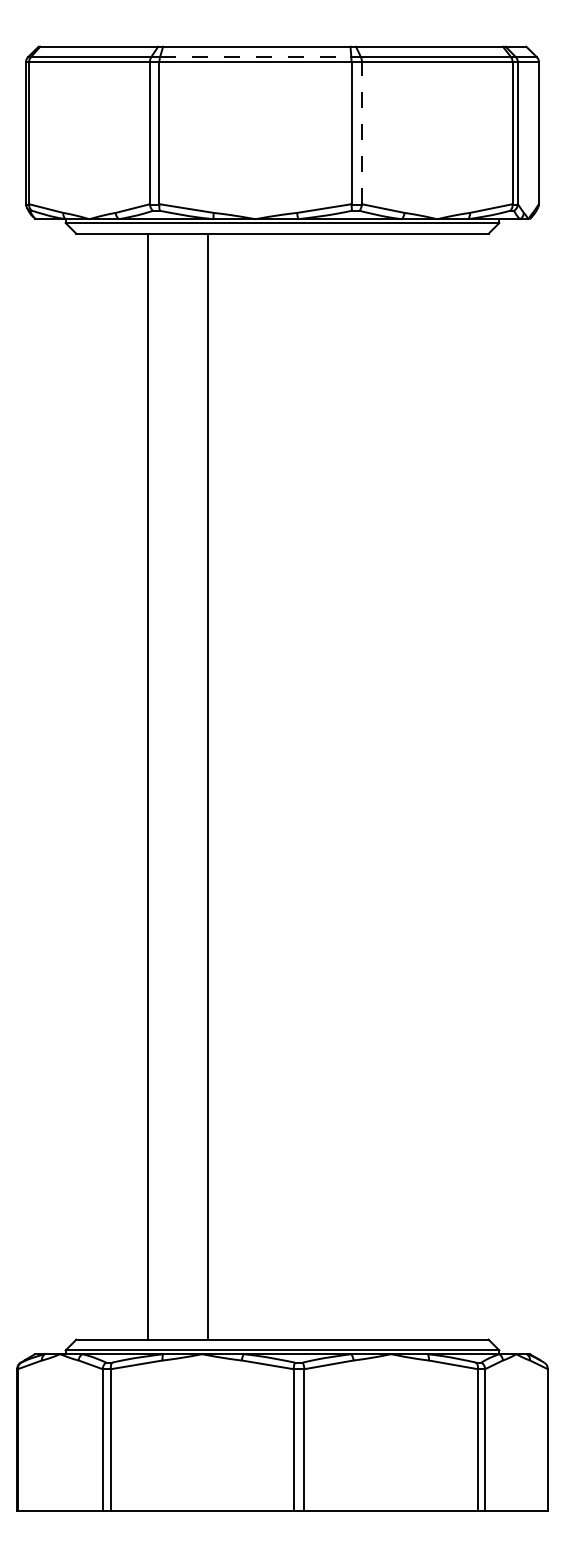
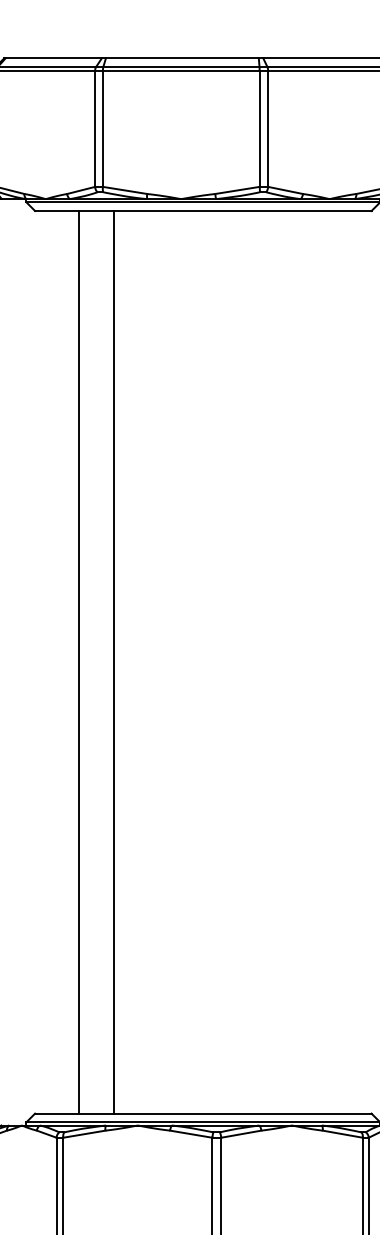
line: (255, 57) -> (181, 67), dashed -> solid
line: (361, 132) -> (267, 128), dashed -> solid
line: (147, 786) -> (78, 662), moved
line: (208, 786) -> (114, 662), moved

